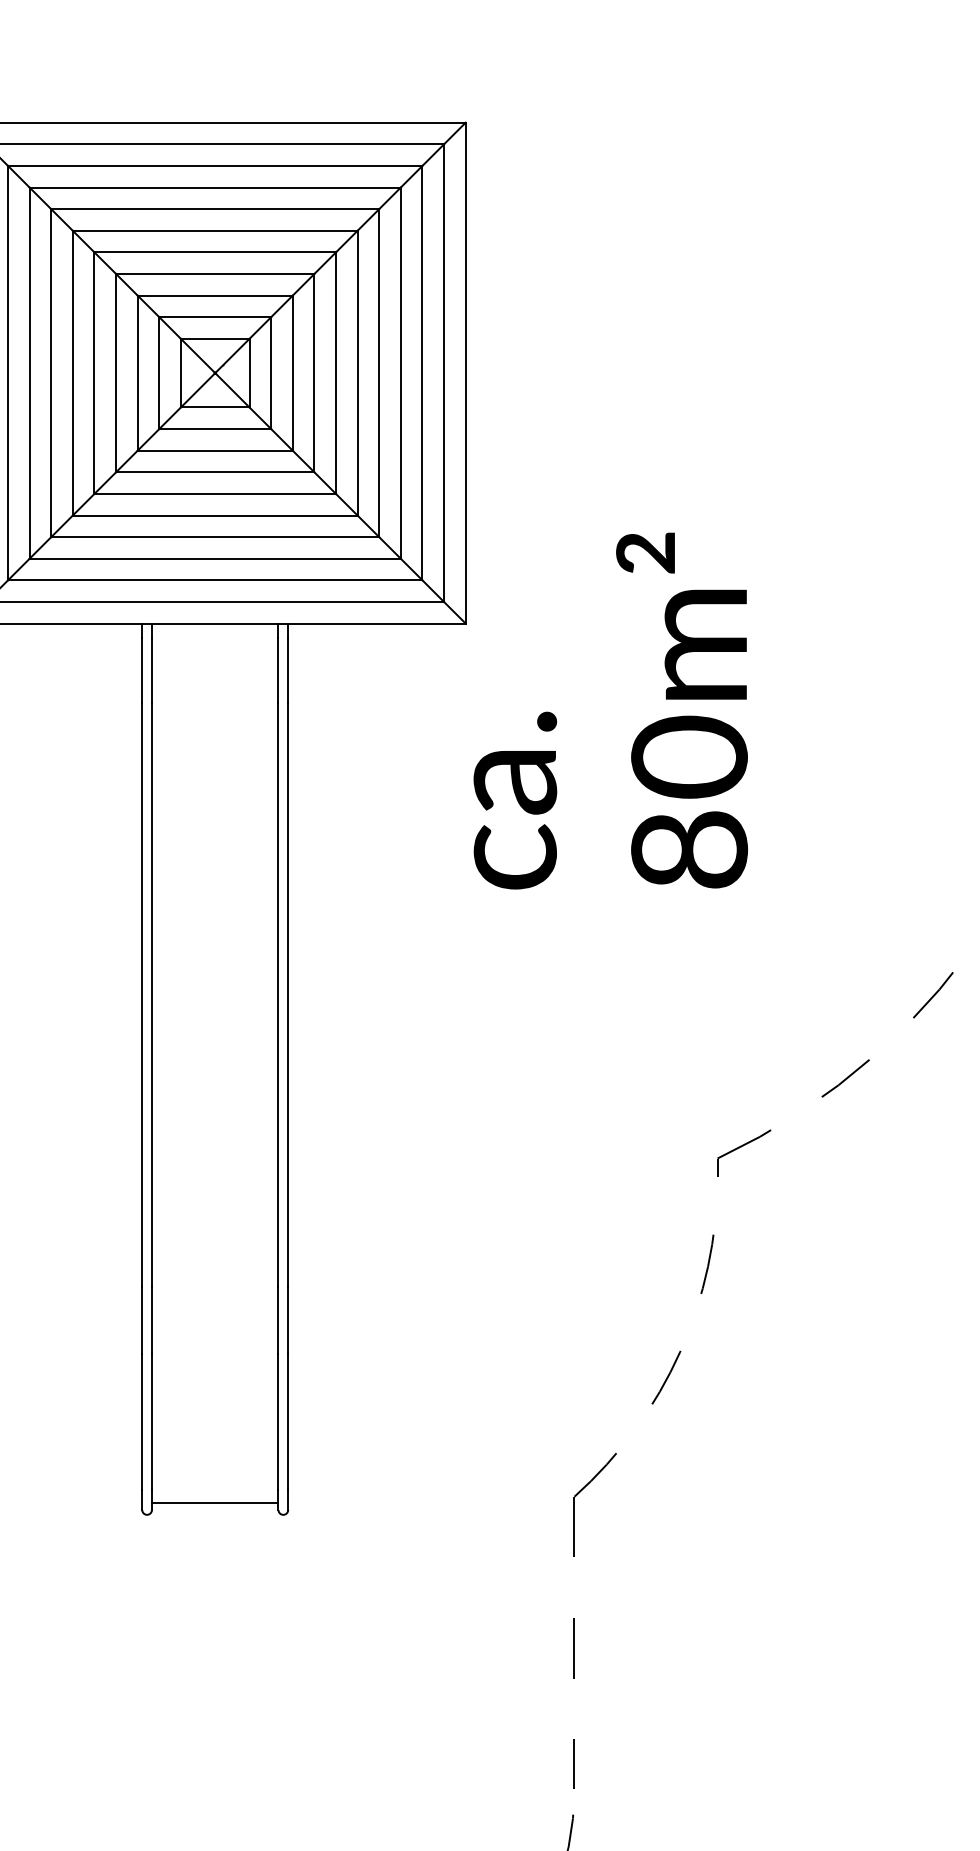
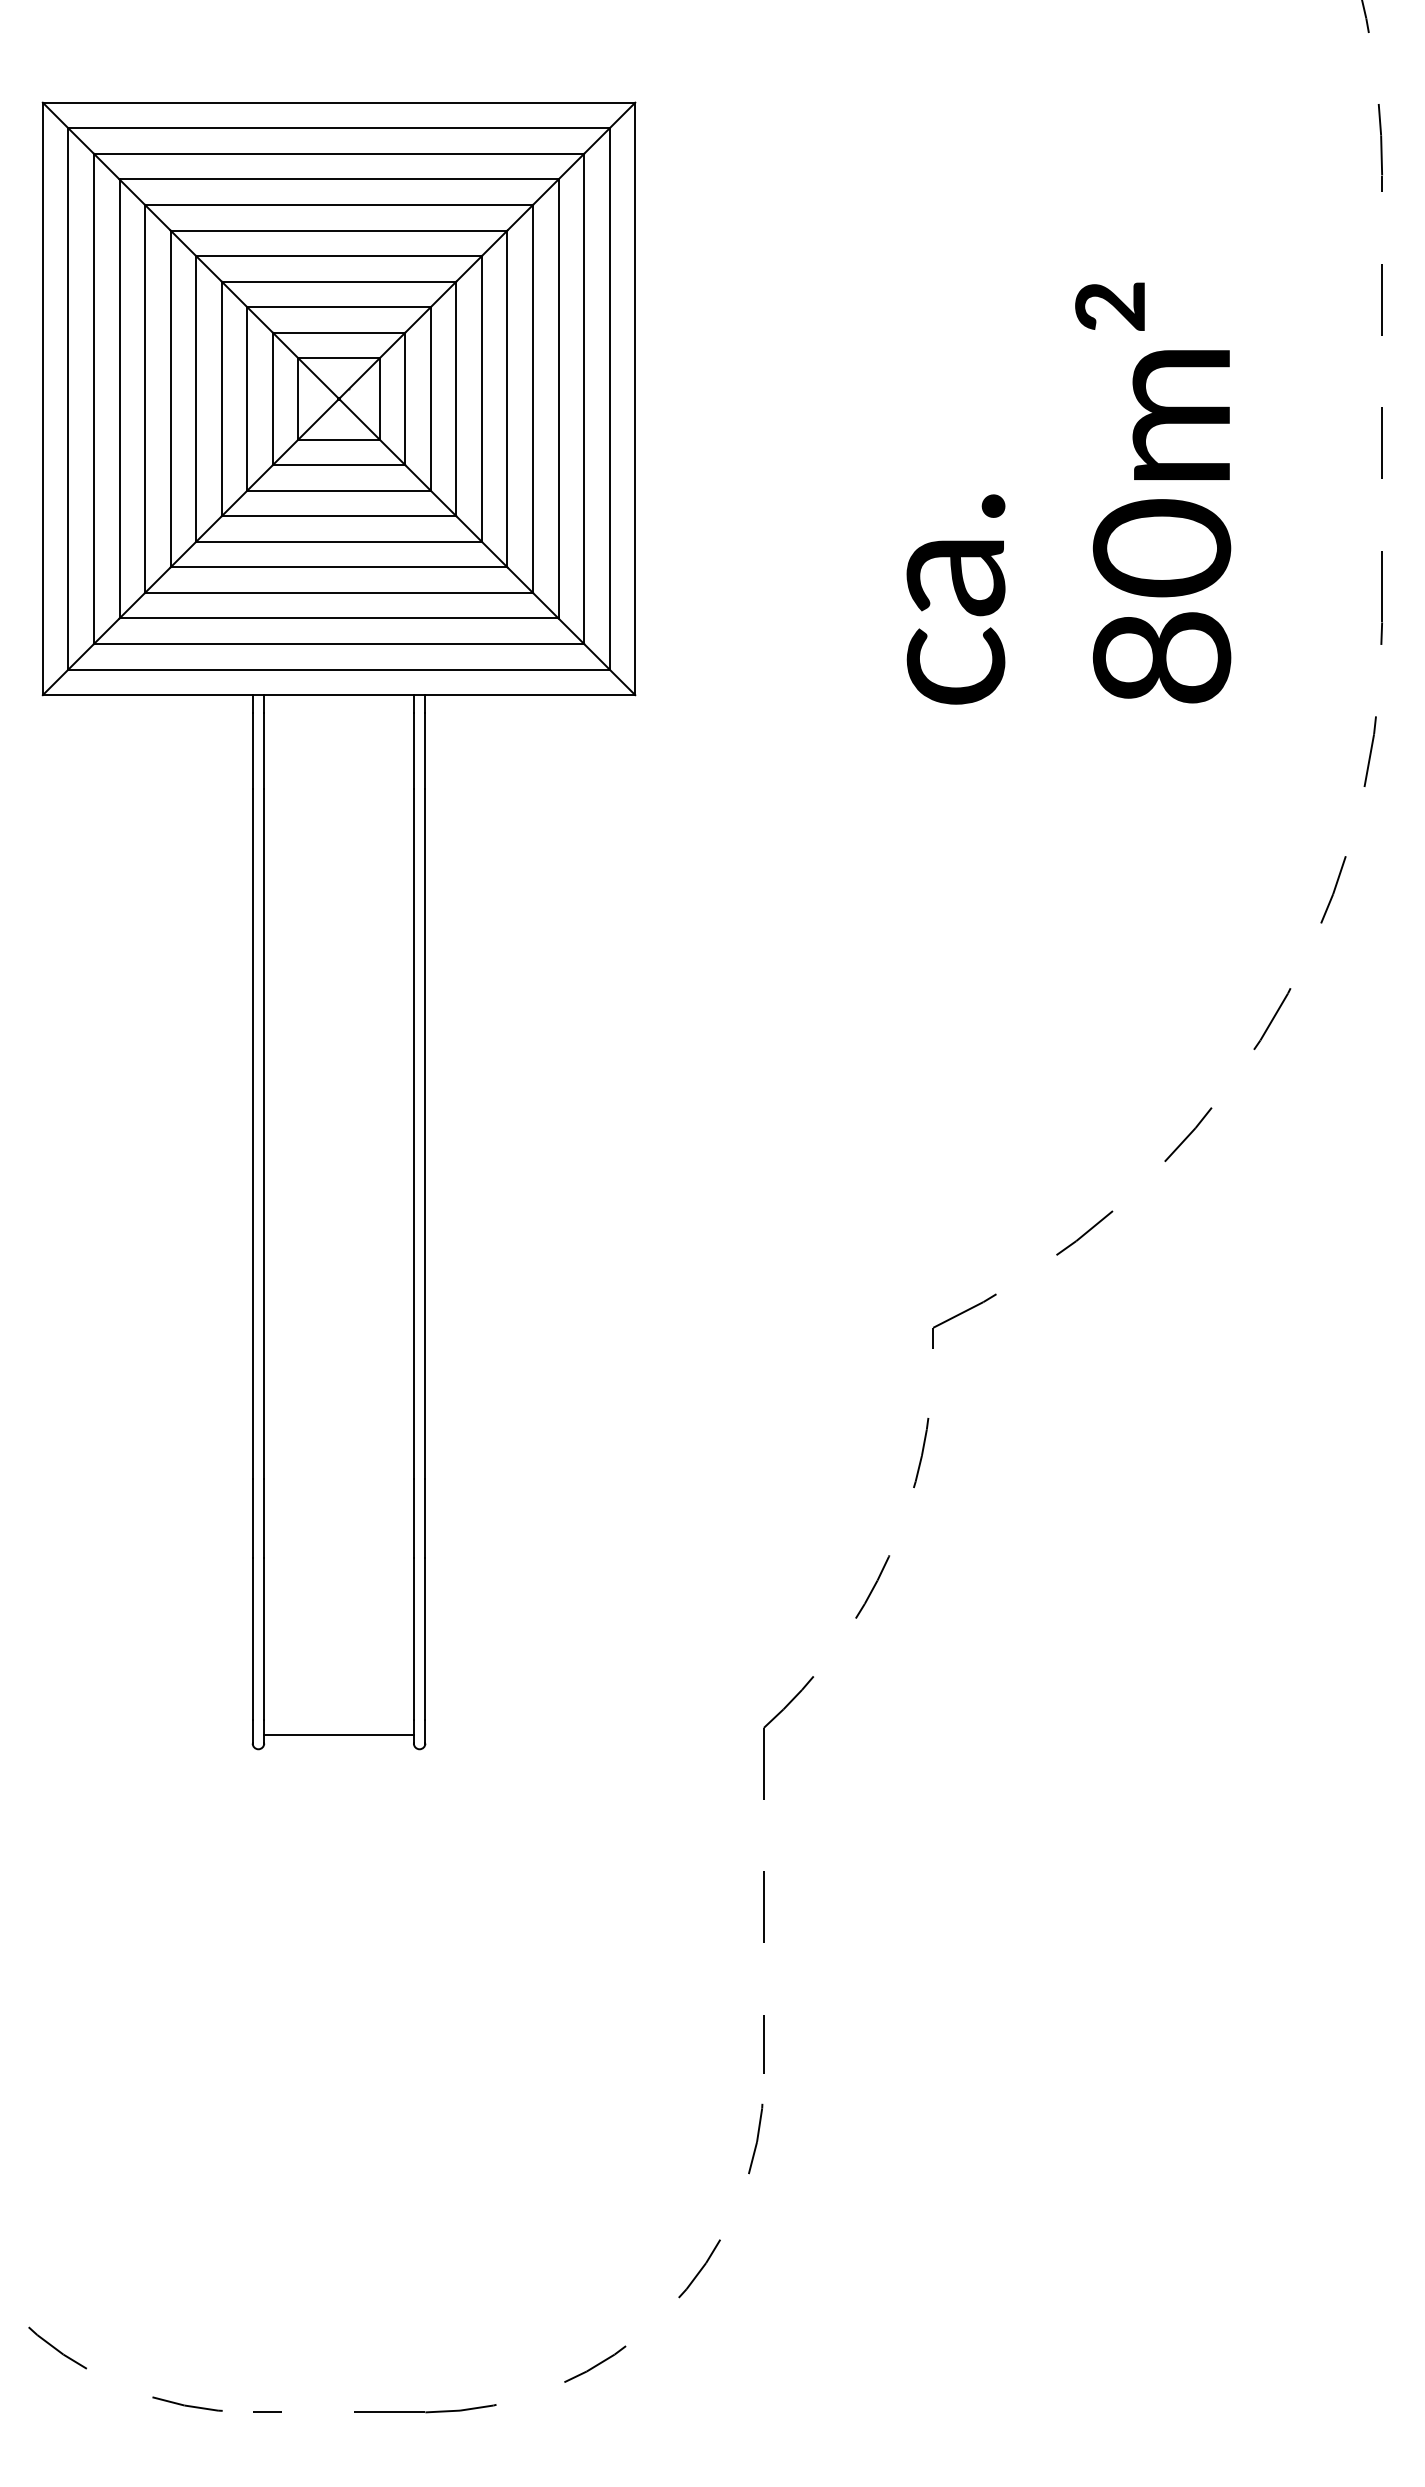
text: (610, 710) -> (1068, 493), moved

